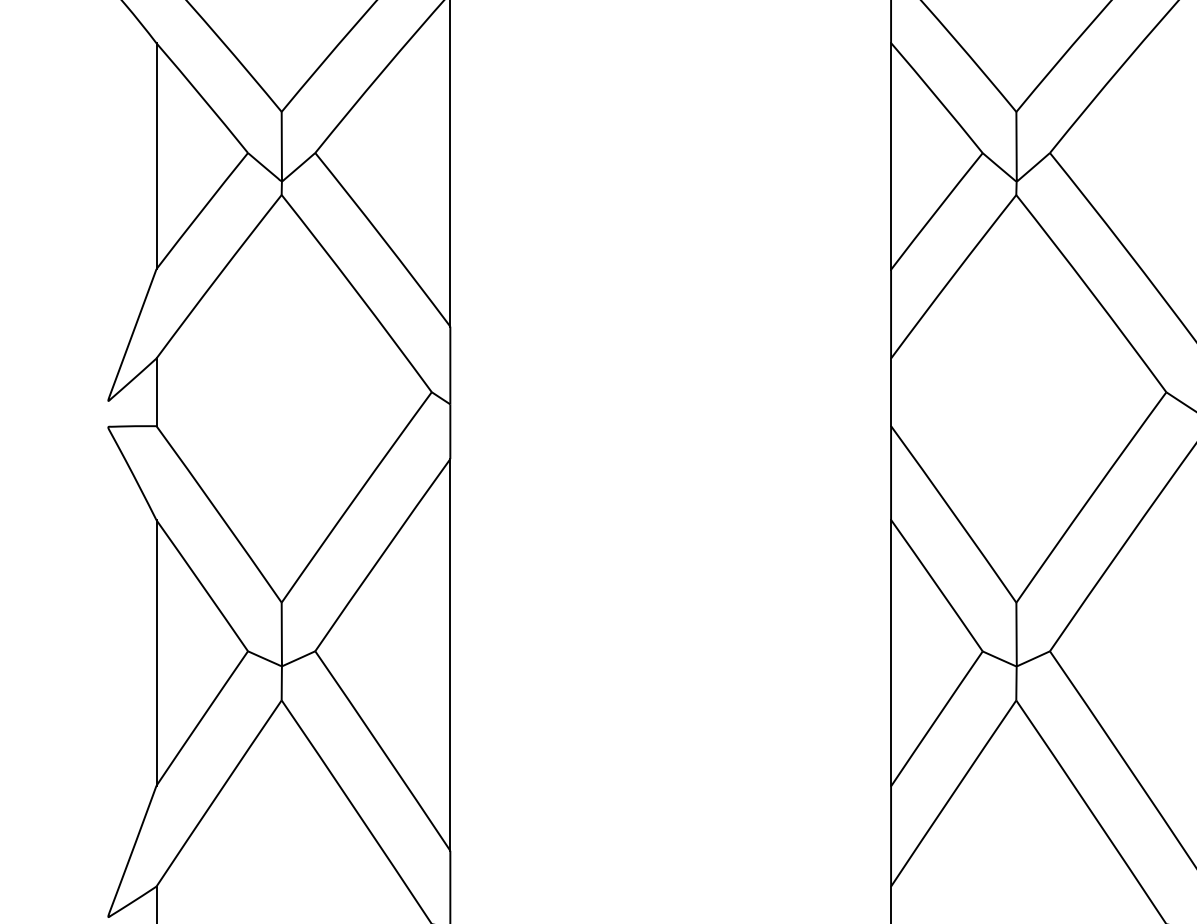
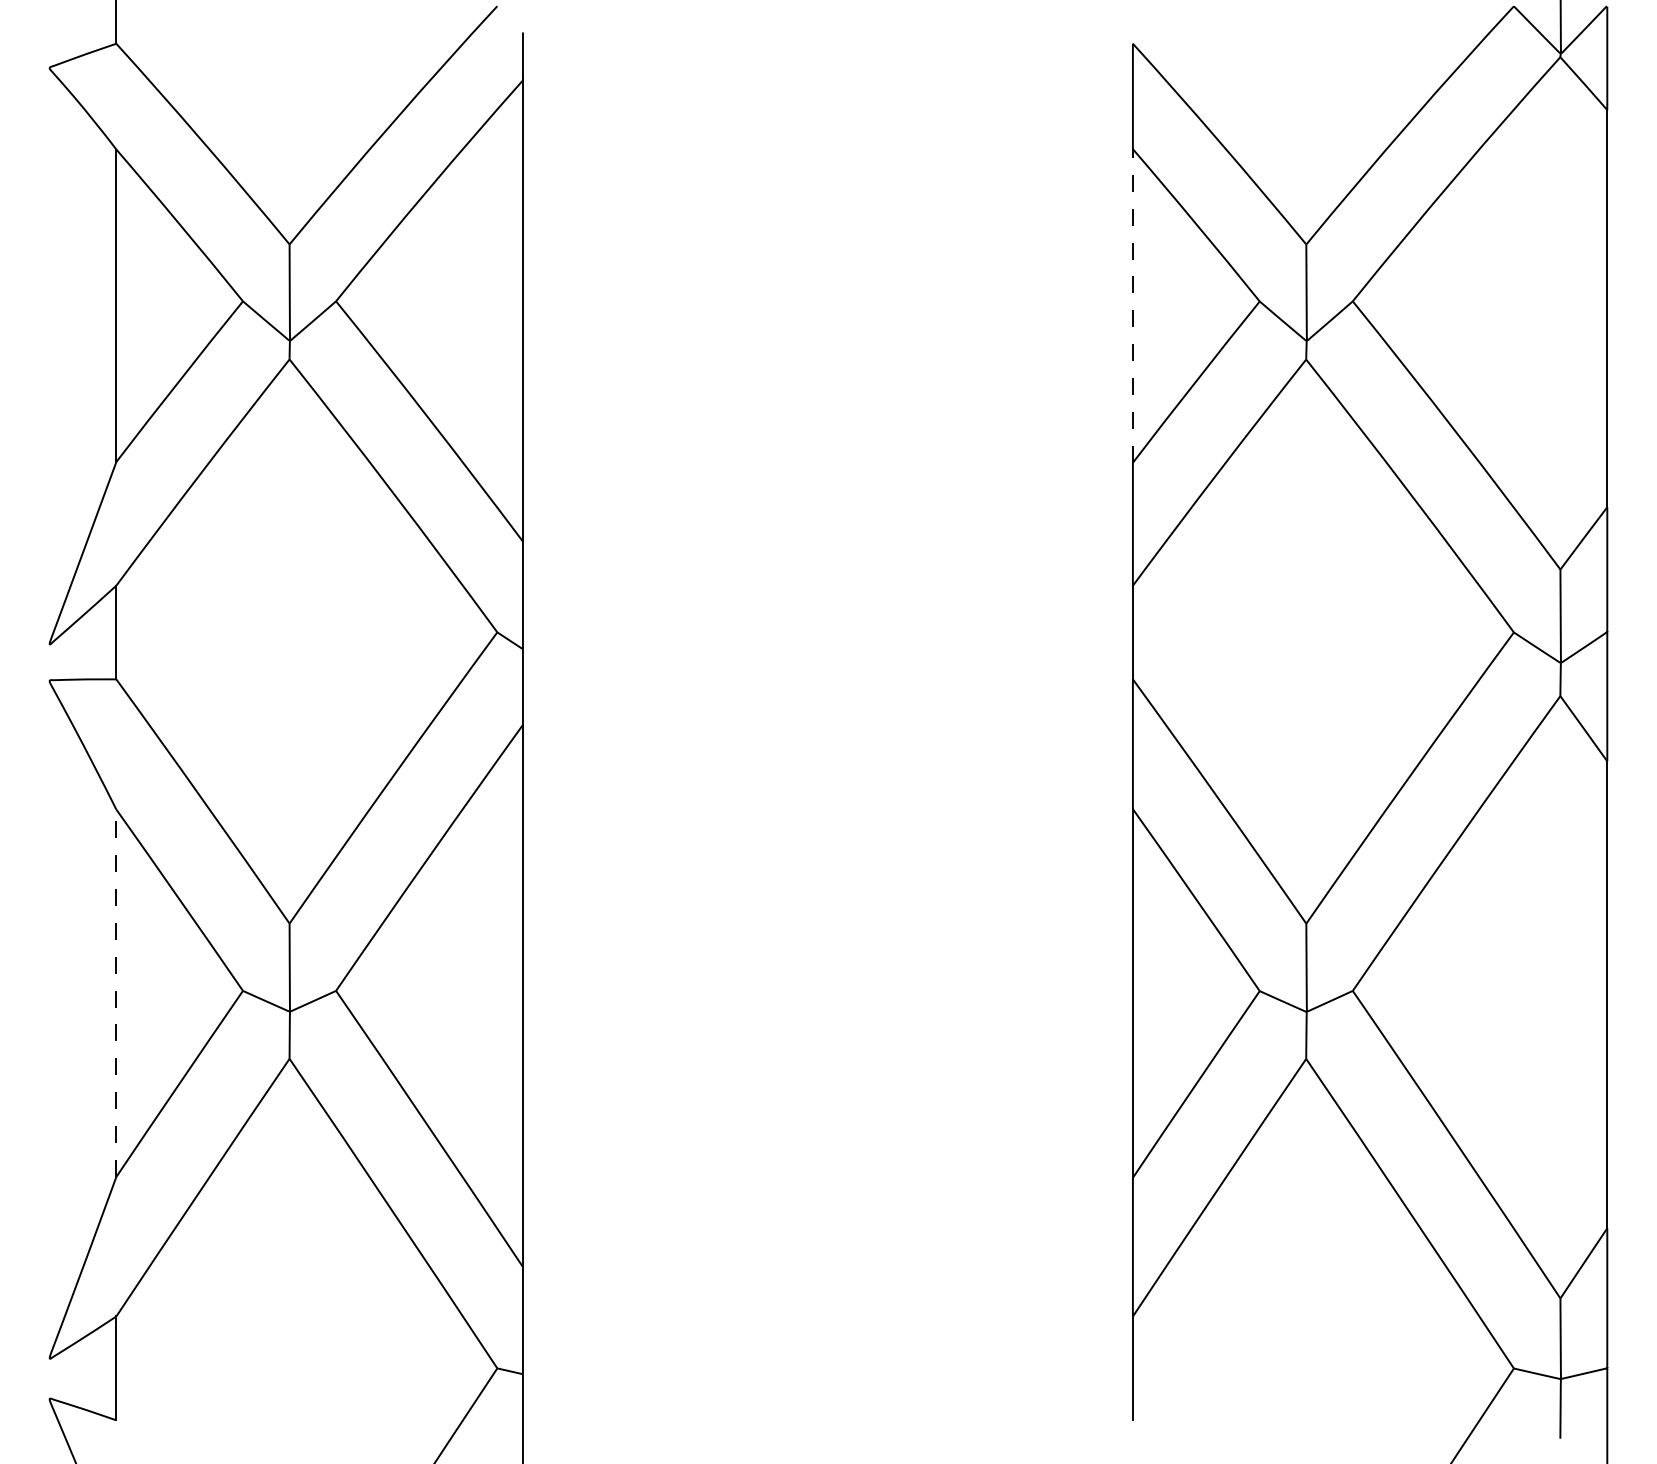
line: (890, 156) -> (1132, 306), solid -> dashed
line: (156, 653) -> (116, 993), solid -> dashed

